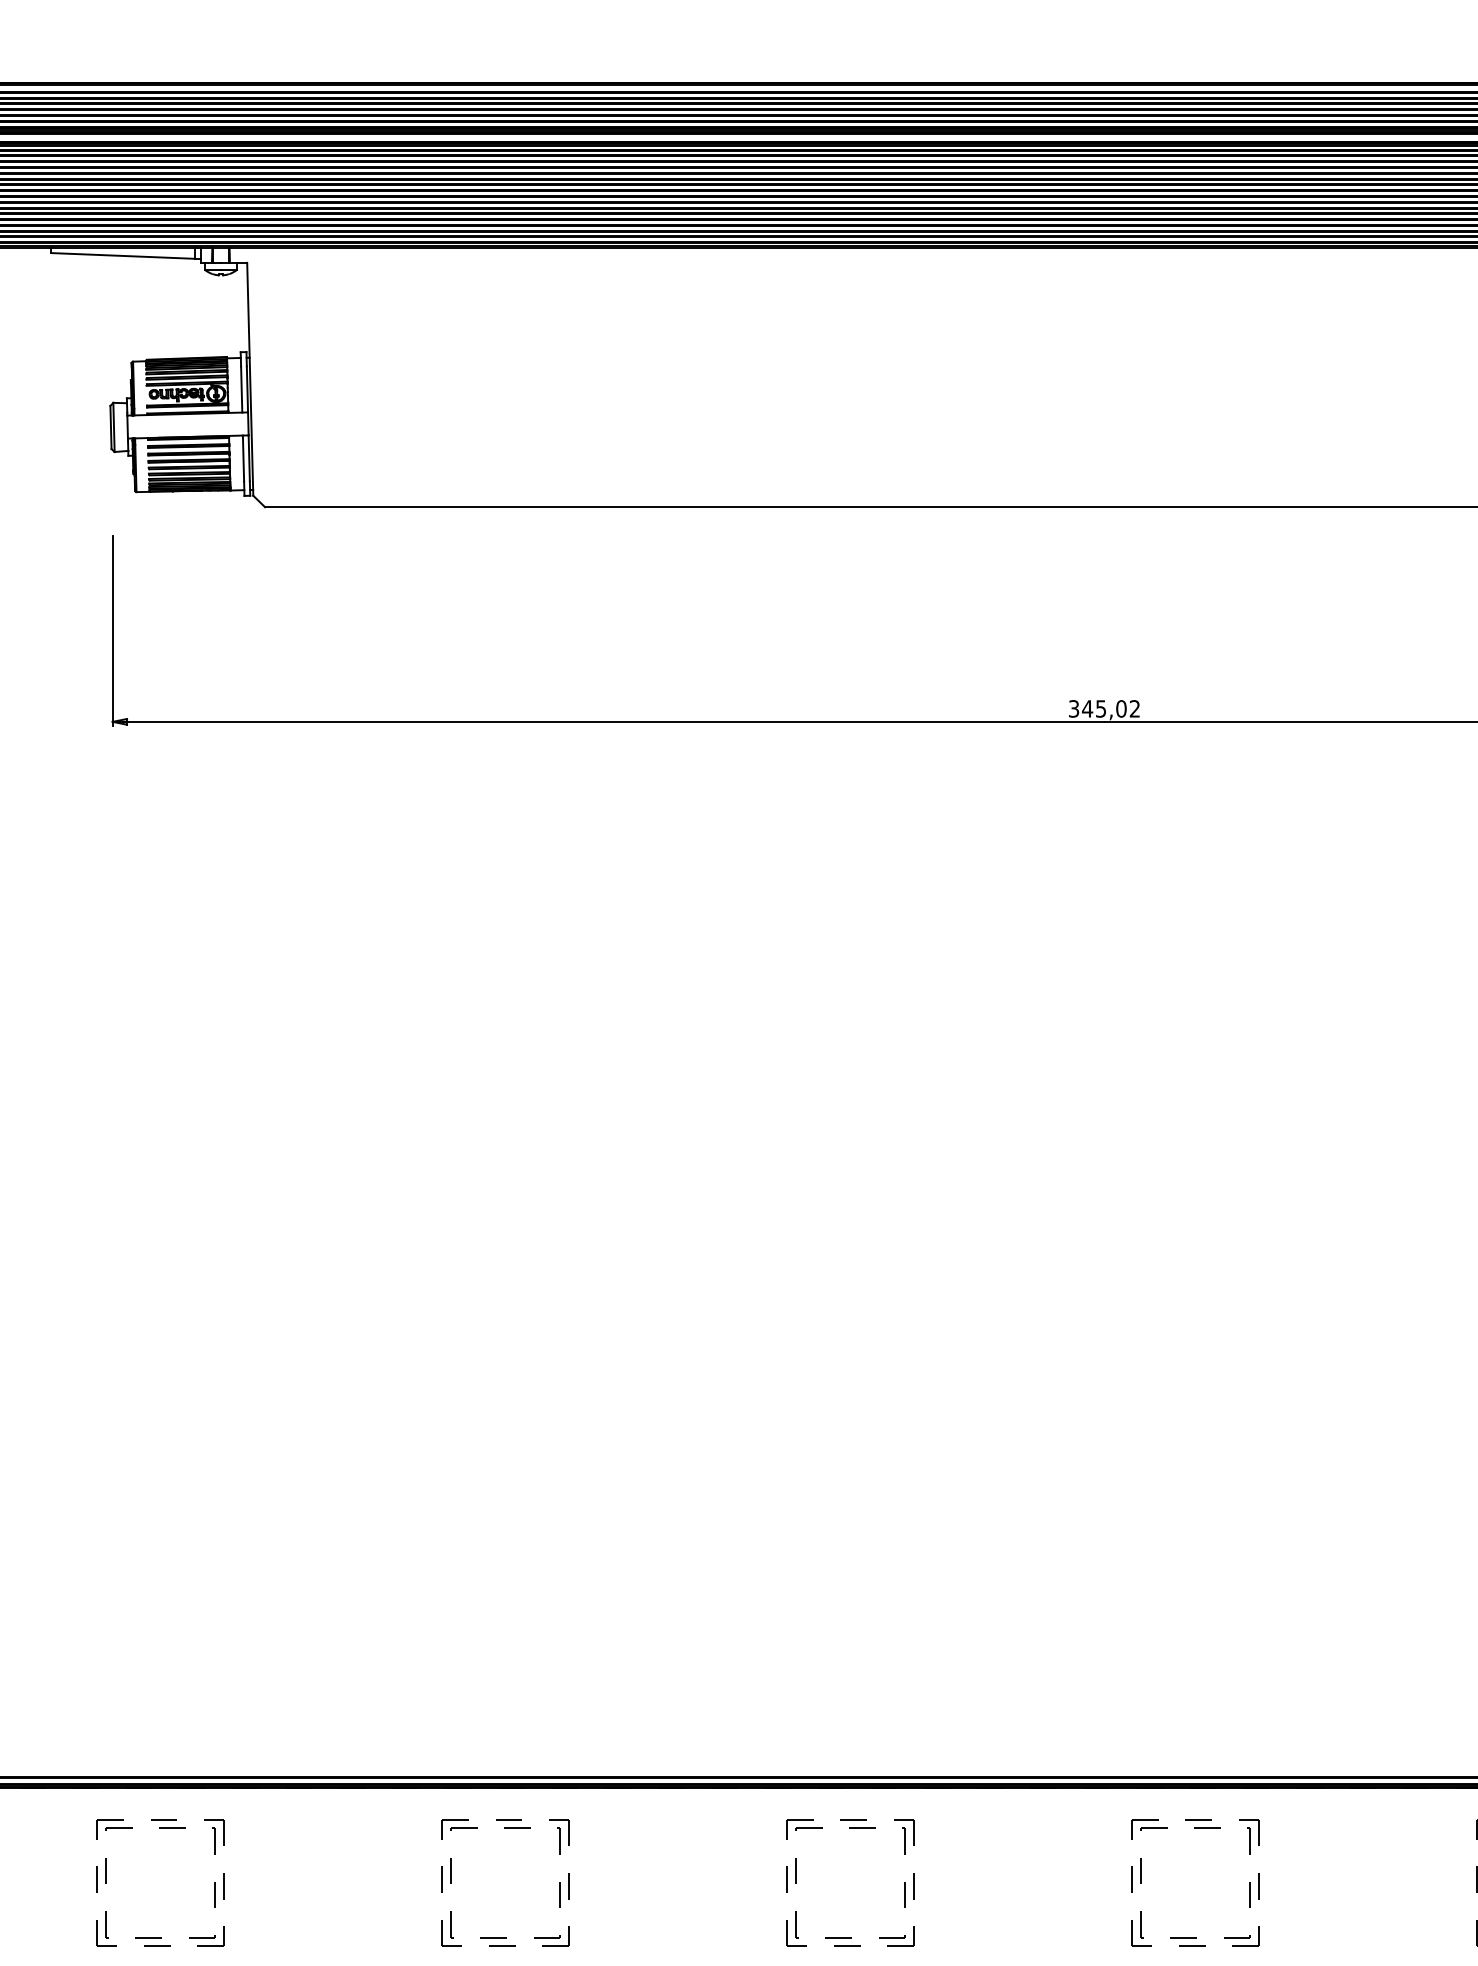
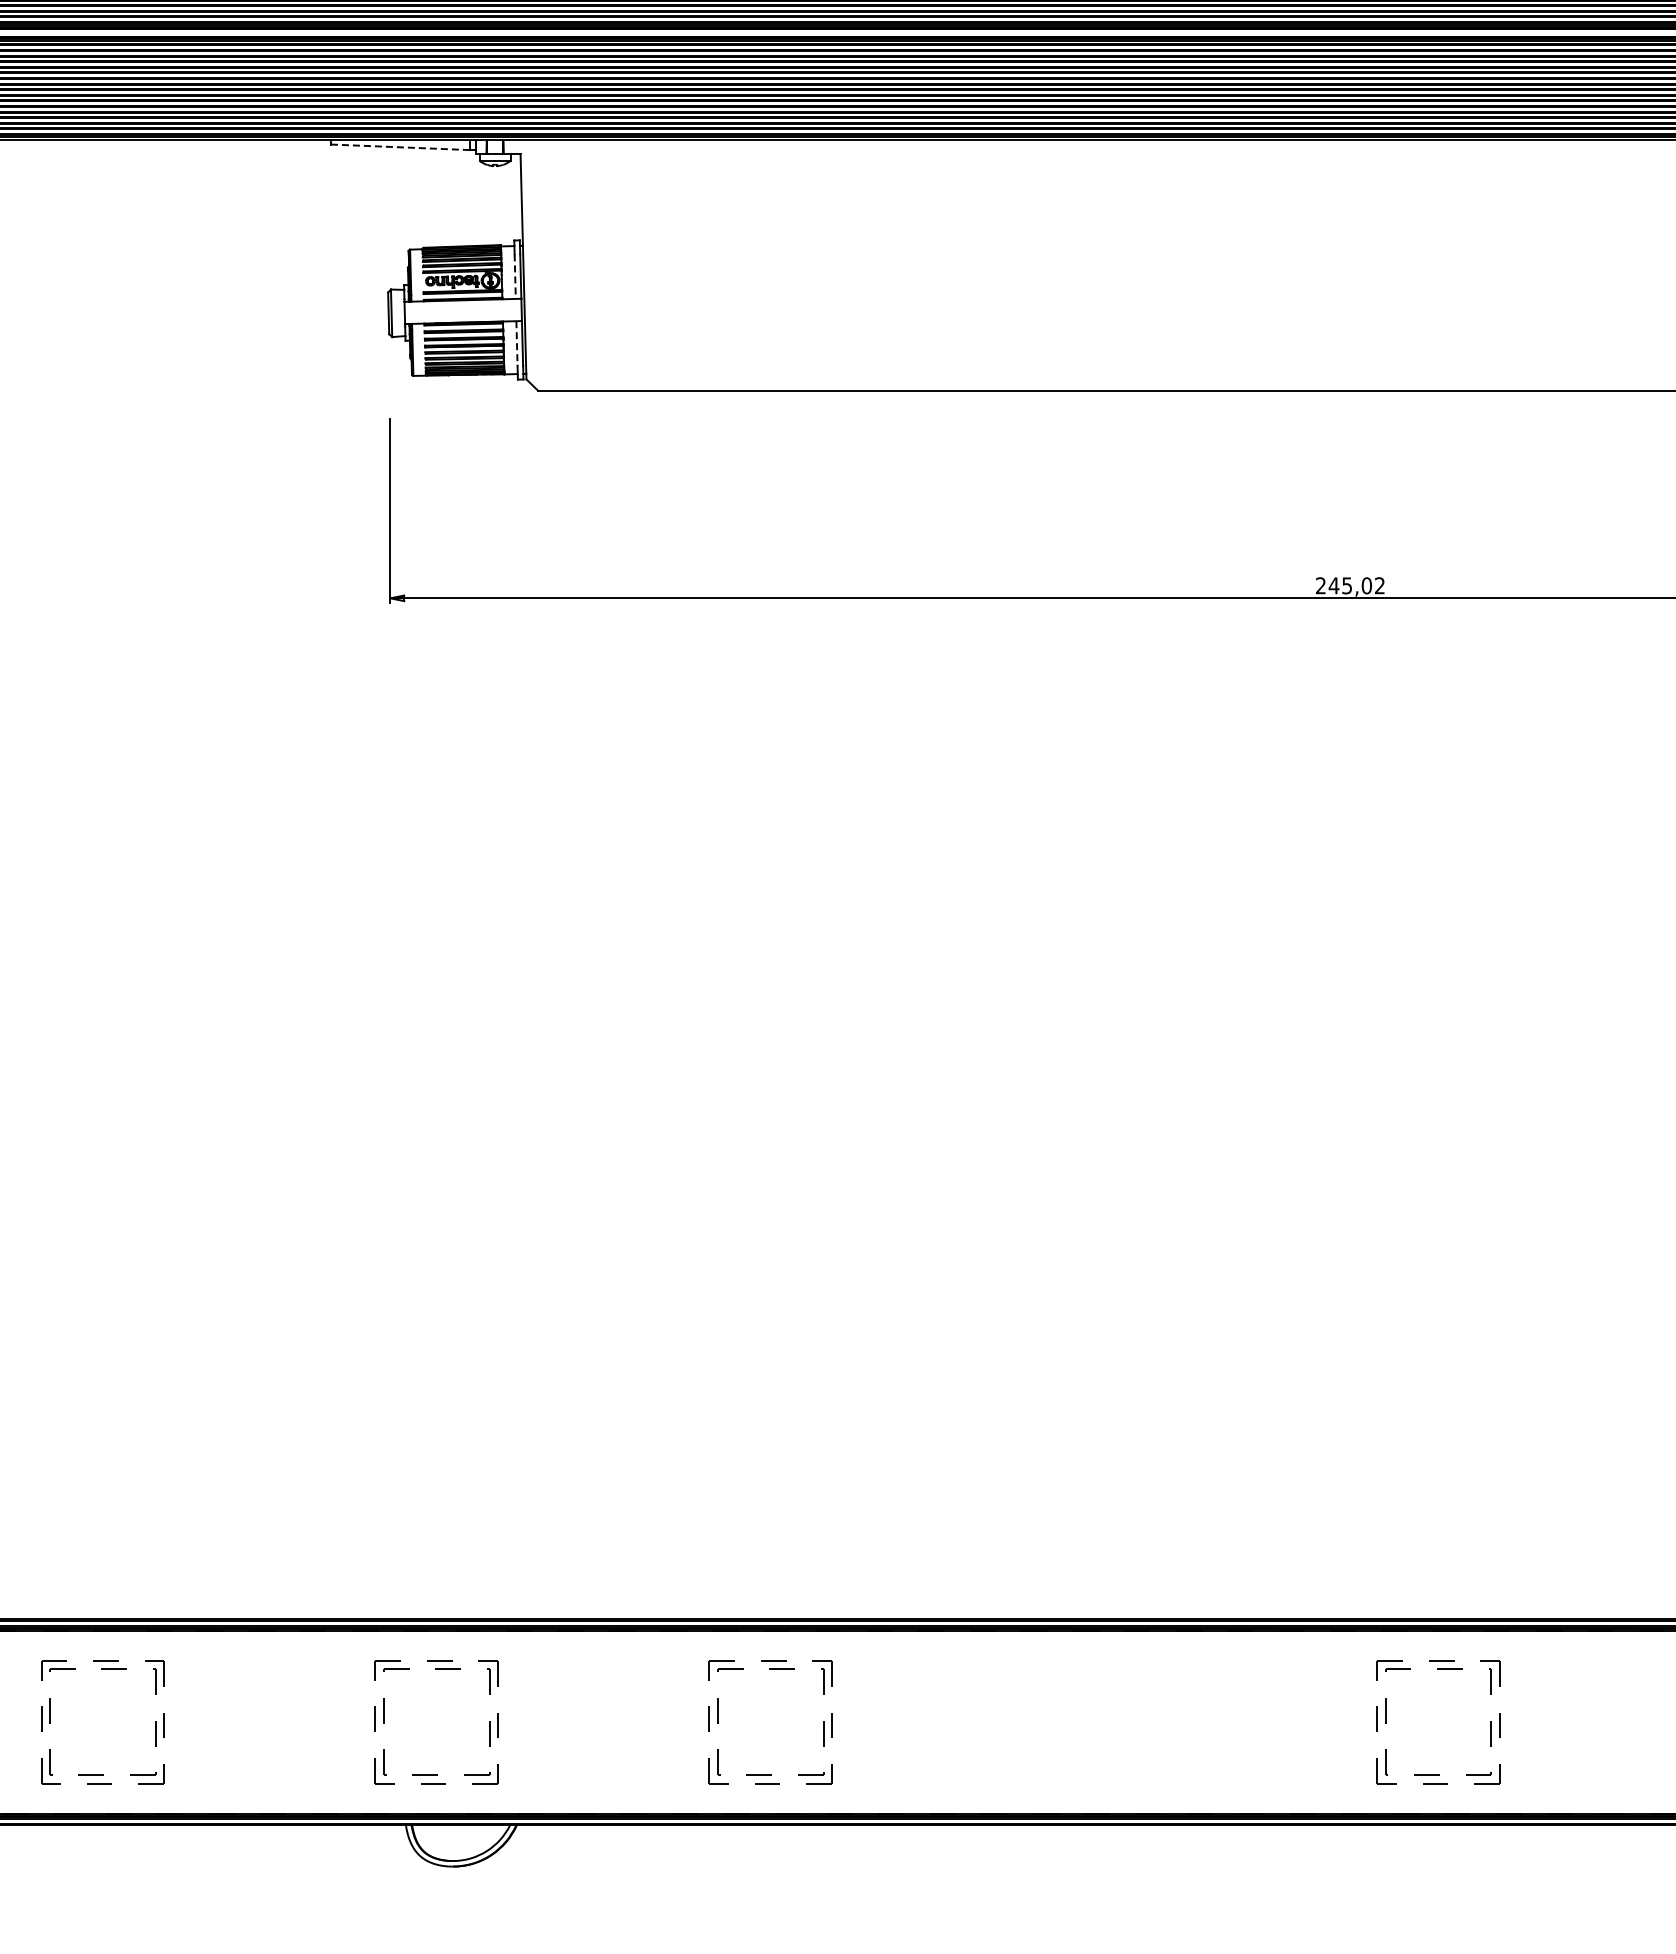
line: (123, 256) -> (400, 147), solid -> dashed
line: (241, 390) -> (515, 277), solid -> dashed
line: (243, 458) -> (516, 343), solid -> dashed
text: (1073, 708) -> (1320, 585), 345,02 -> 245,02
part: (796, 1883) -> (1052, 1722), removed

